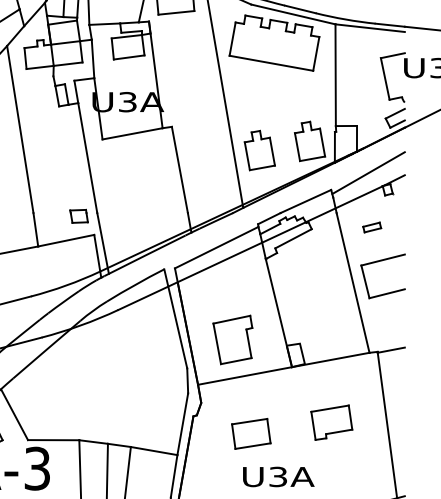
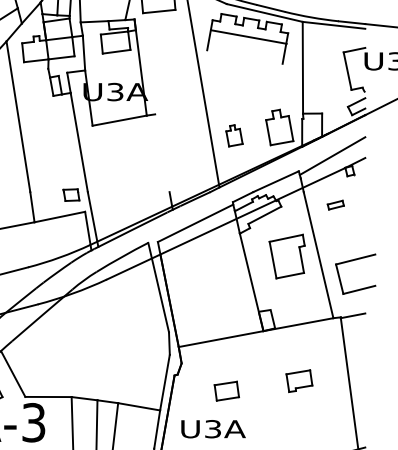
line: (270, 62) -> (248, 36), moved
part: (259, 150) -> (234, 135), size x0.6
line: (180, 170) -> (162, 153), removed
part: (379, 262) -> (352, 261), moved
part: (232, 339) -> (286, 256), moved
part: (331, 421) -> (299, 380), size x0.7
part: (250, 432) -> (226, 390), size x0.7
text: (278, 477) -> (213, 429), moved

